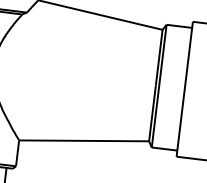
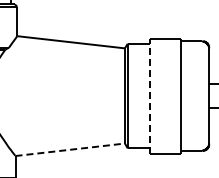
line: (184, 89) -> (149, 96), solid -> dashed
line: (84, 140) -> (70, 149), solid -> dashed

